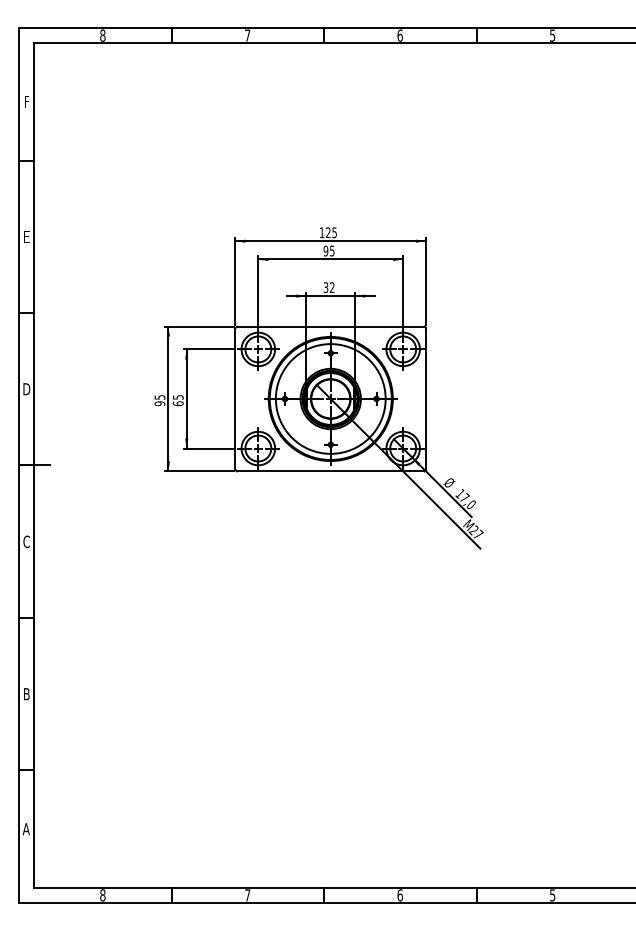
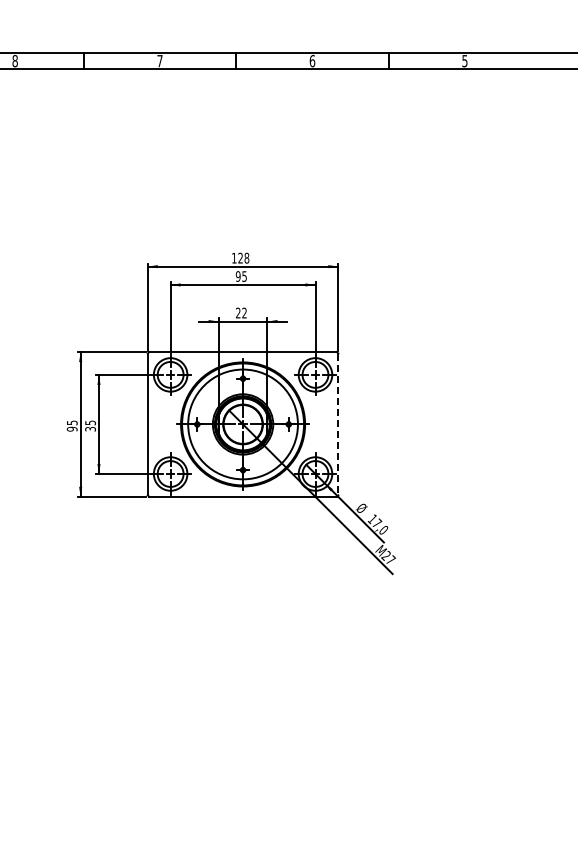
text: (334, 232) -> (246, 257), 125 -> 128
text: (325, 288) -> (237, 313), 32 -> 22
line: (426, 398) -> (338, 423), solid -> dashed
text: (177, 403) -> (89, 428), 65 -> 35

